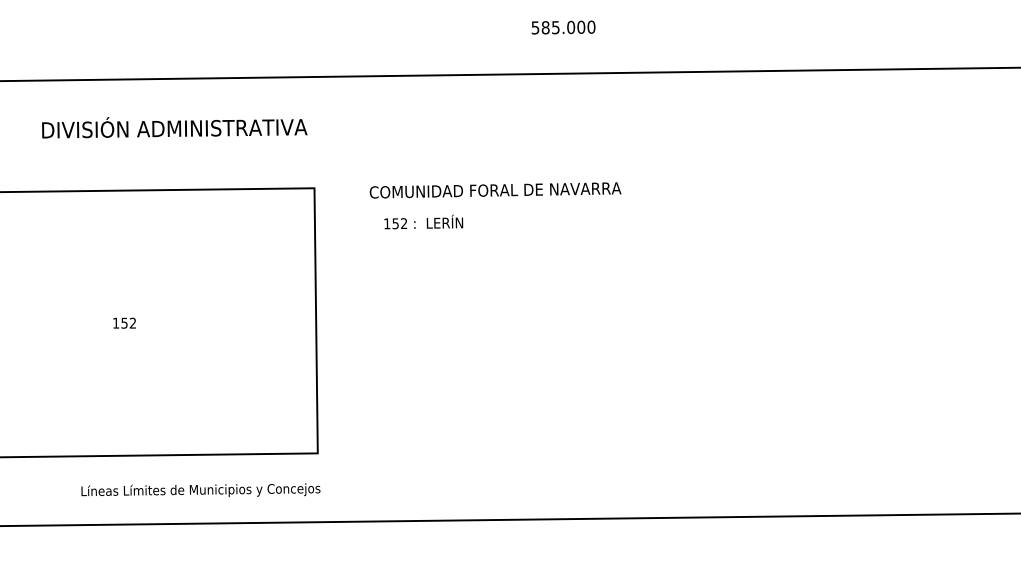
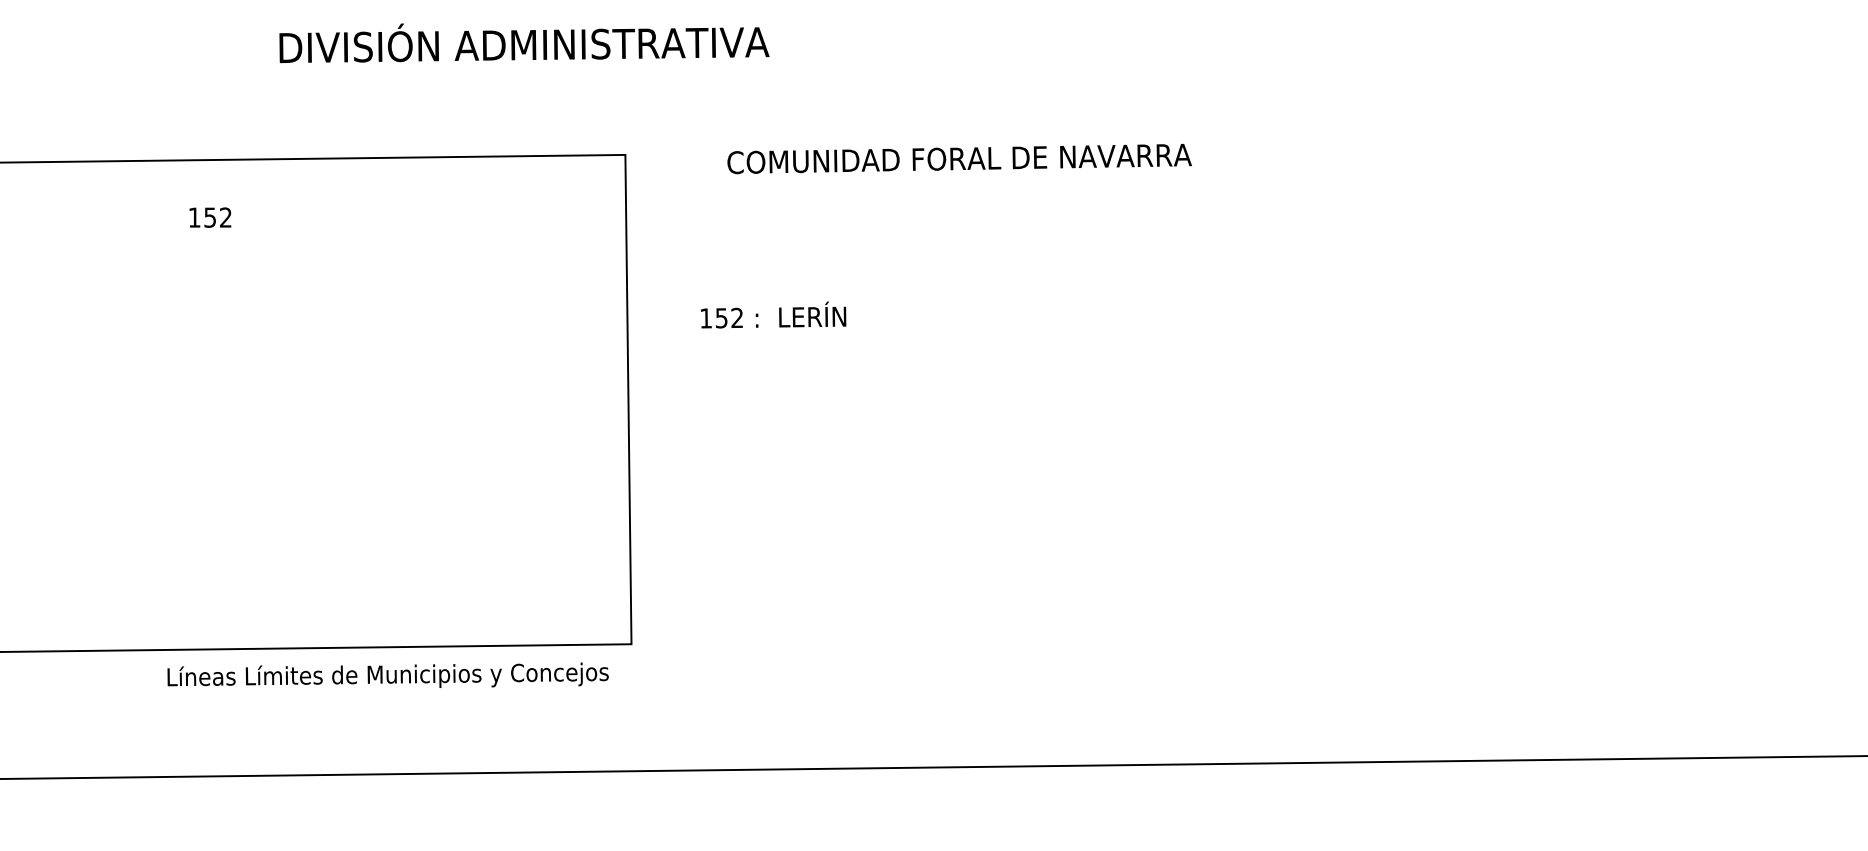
text: (174, 127) -> (523, 42), moved
text: (423, 221) -> (773, 314), moved
text: (124, 322) -> (210, 216), moved
text: (200, 489) -> (387, 673), moved

